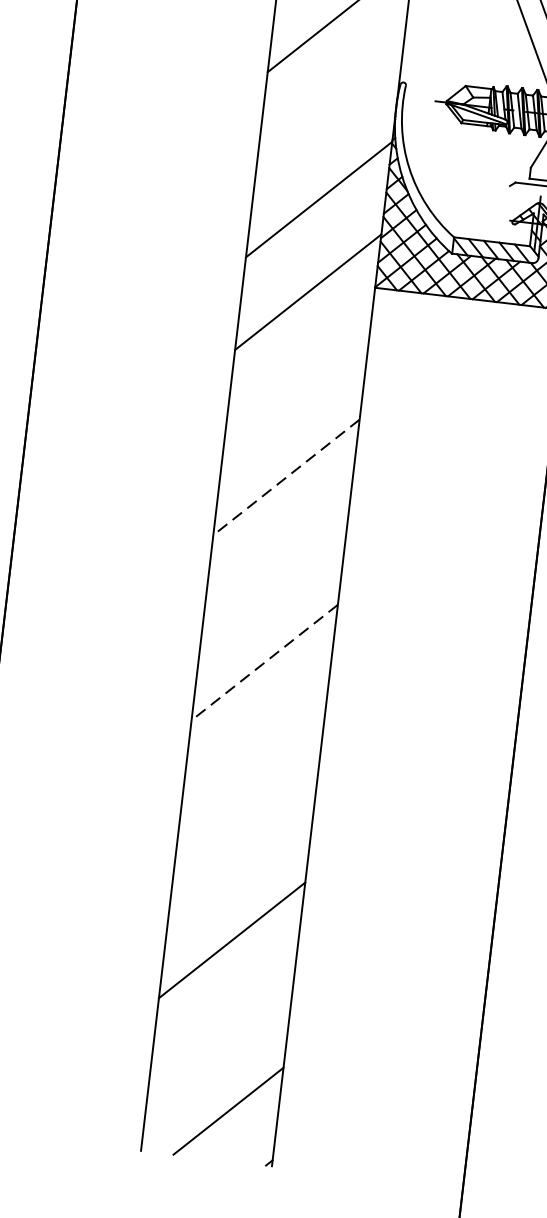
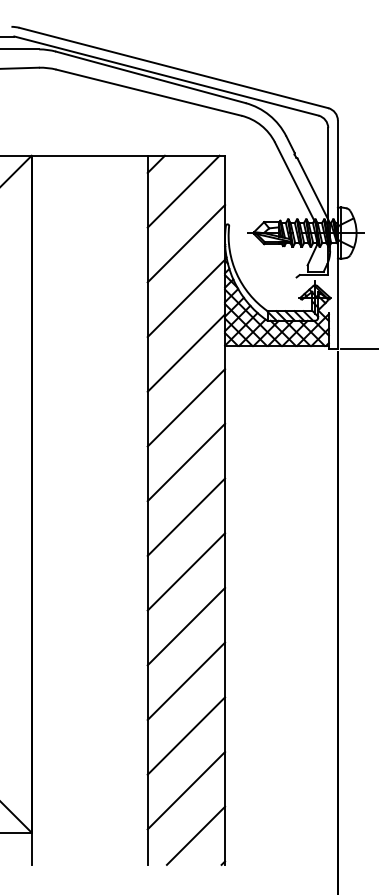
line: (330, 106) -> (186, 243), added
line: (297, 384) -> (186, 407), added
line: (286, 477) -> (186, 462), dashed -> solid
line: (275, 568) -> (186, 516), added
line: (265, 661) -> (186, 571), dashed -> solid
line: (254, 754) -> (186, 626), added
line: (243, 846) -> (186, 680), added
line: (221, 1032) -> (186, 790), added

